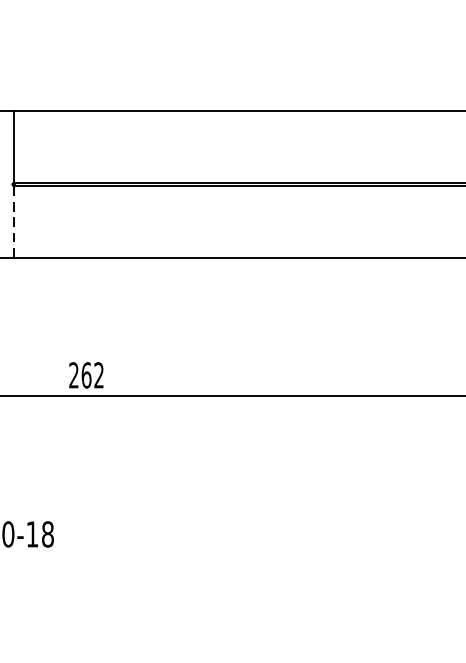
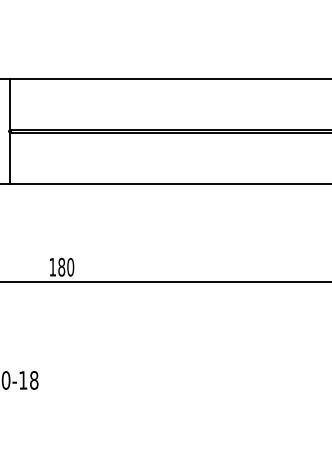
line: (14, 222) -> (10, 158), dashed -> solid
text: (86, 374) -> (61, 266), 262 -> 180

